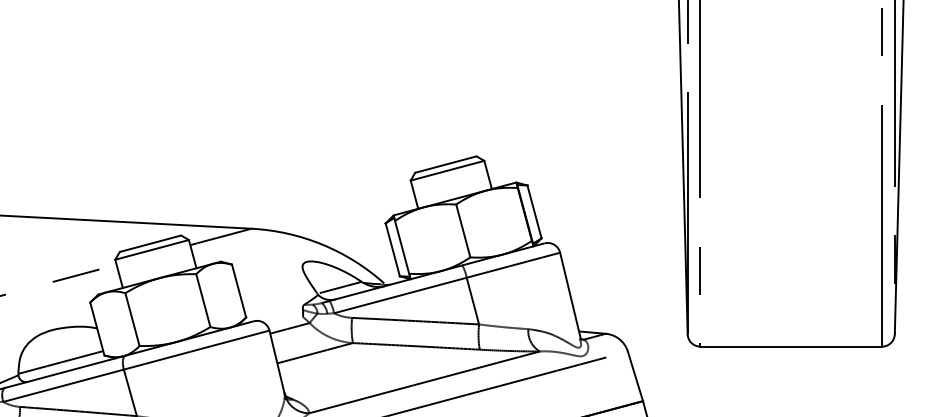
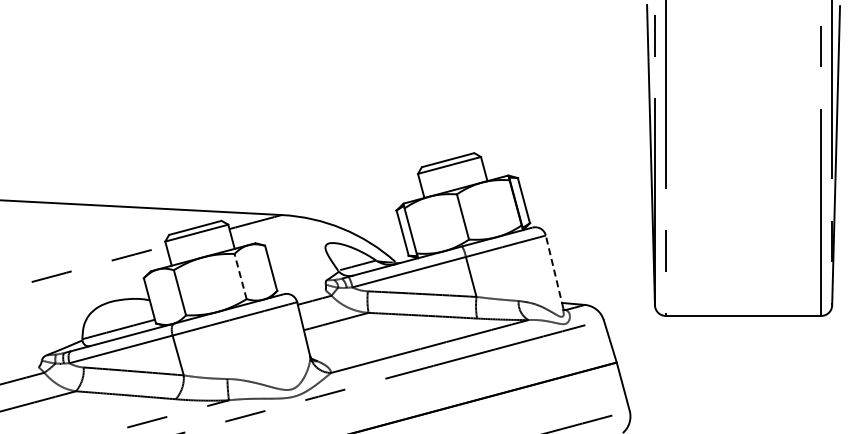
line: (570, 295) -> (554, 272), solid -> dashed
line: (203, 300) -> (240, 276), solid -> dashed

